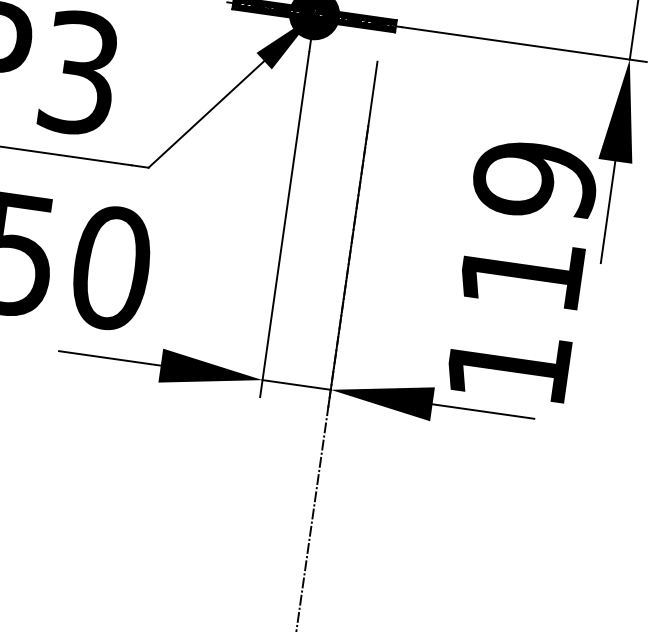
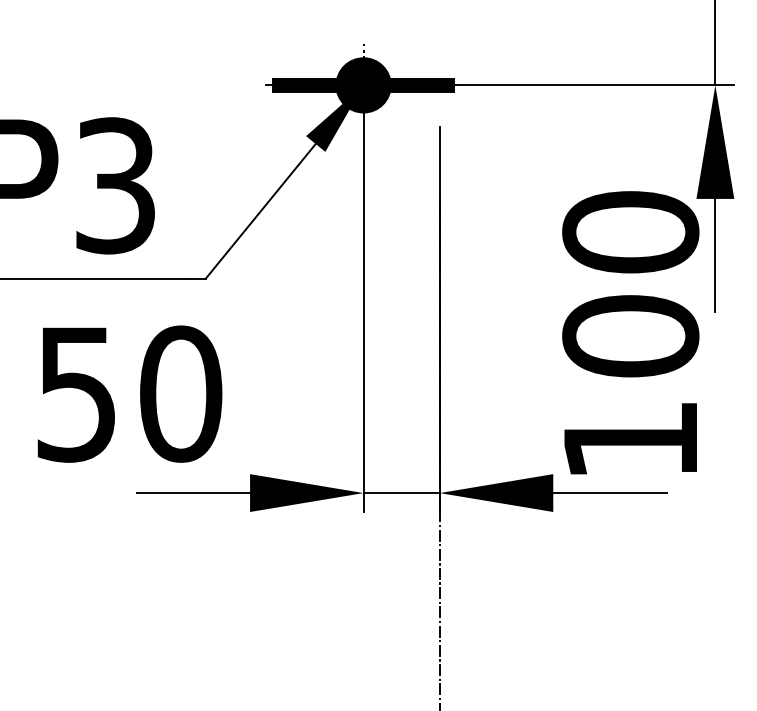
text: (528, 227) -> (630, 284), 119 -> 100

